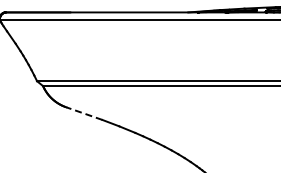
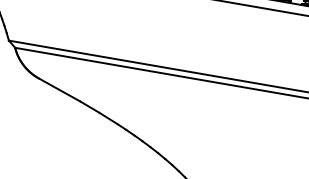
line: (84, 113) -> (59, 89), dashed -> solid

